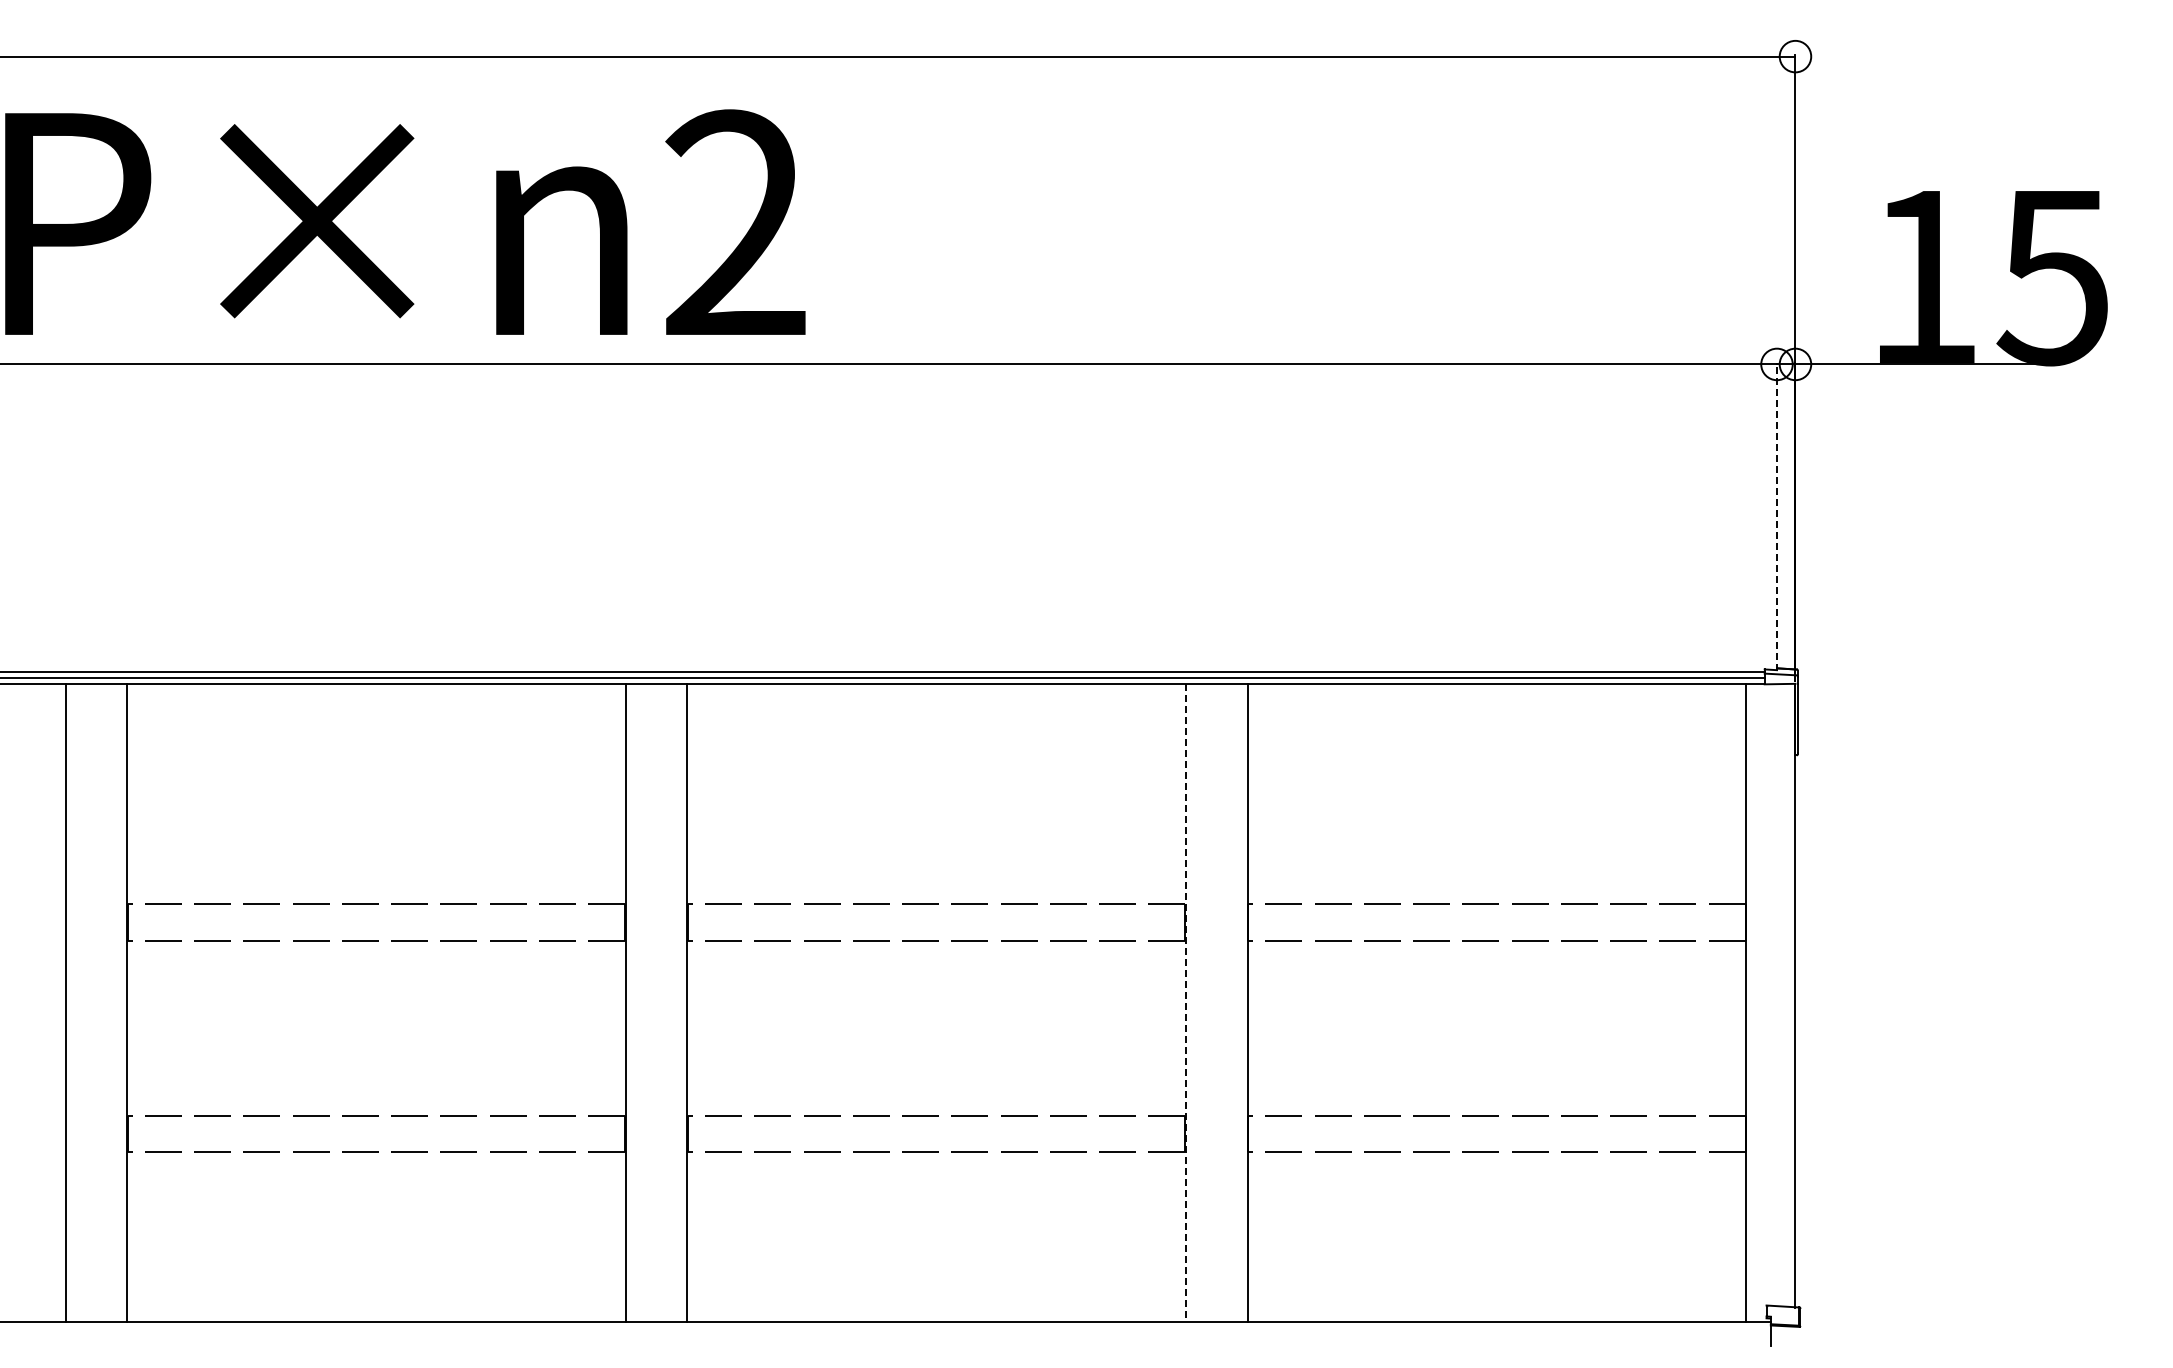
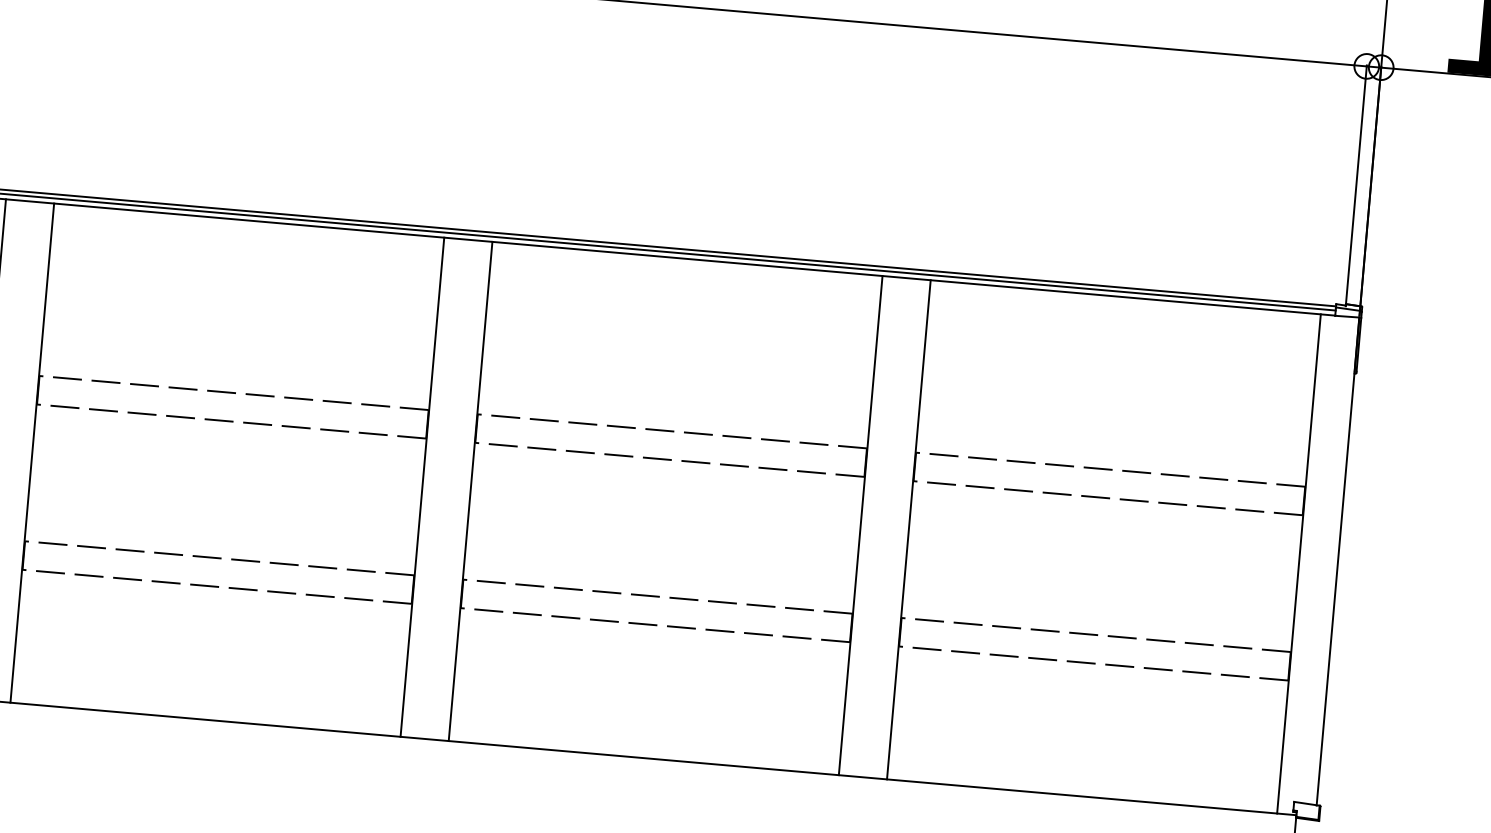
line: (1777, 517) -> (1356, 186), dashed -> solid
line: (1185, 1003) -> (860, 525), dashed -> solid

